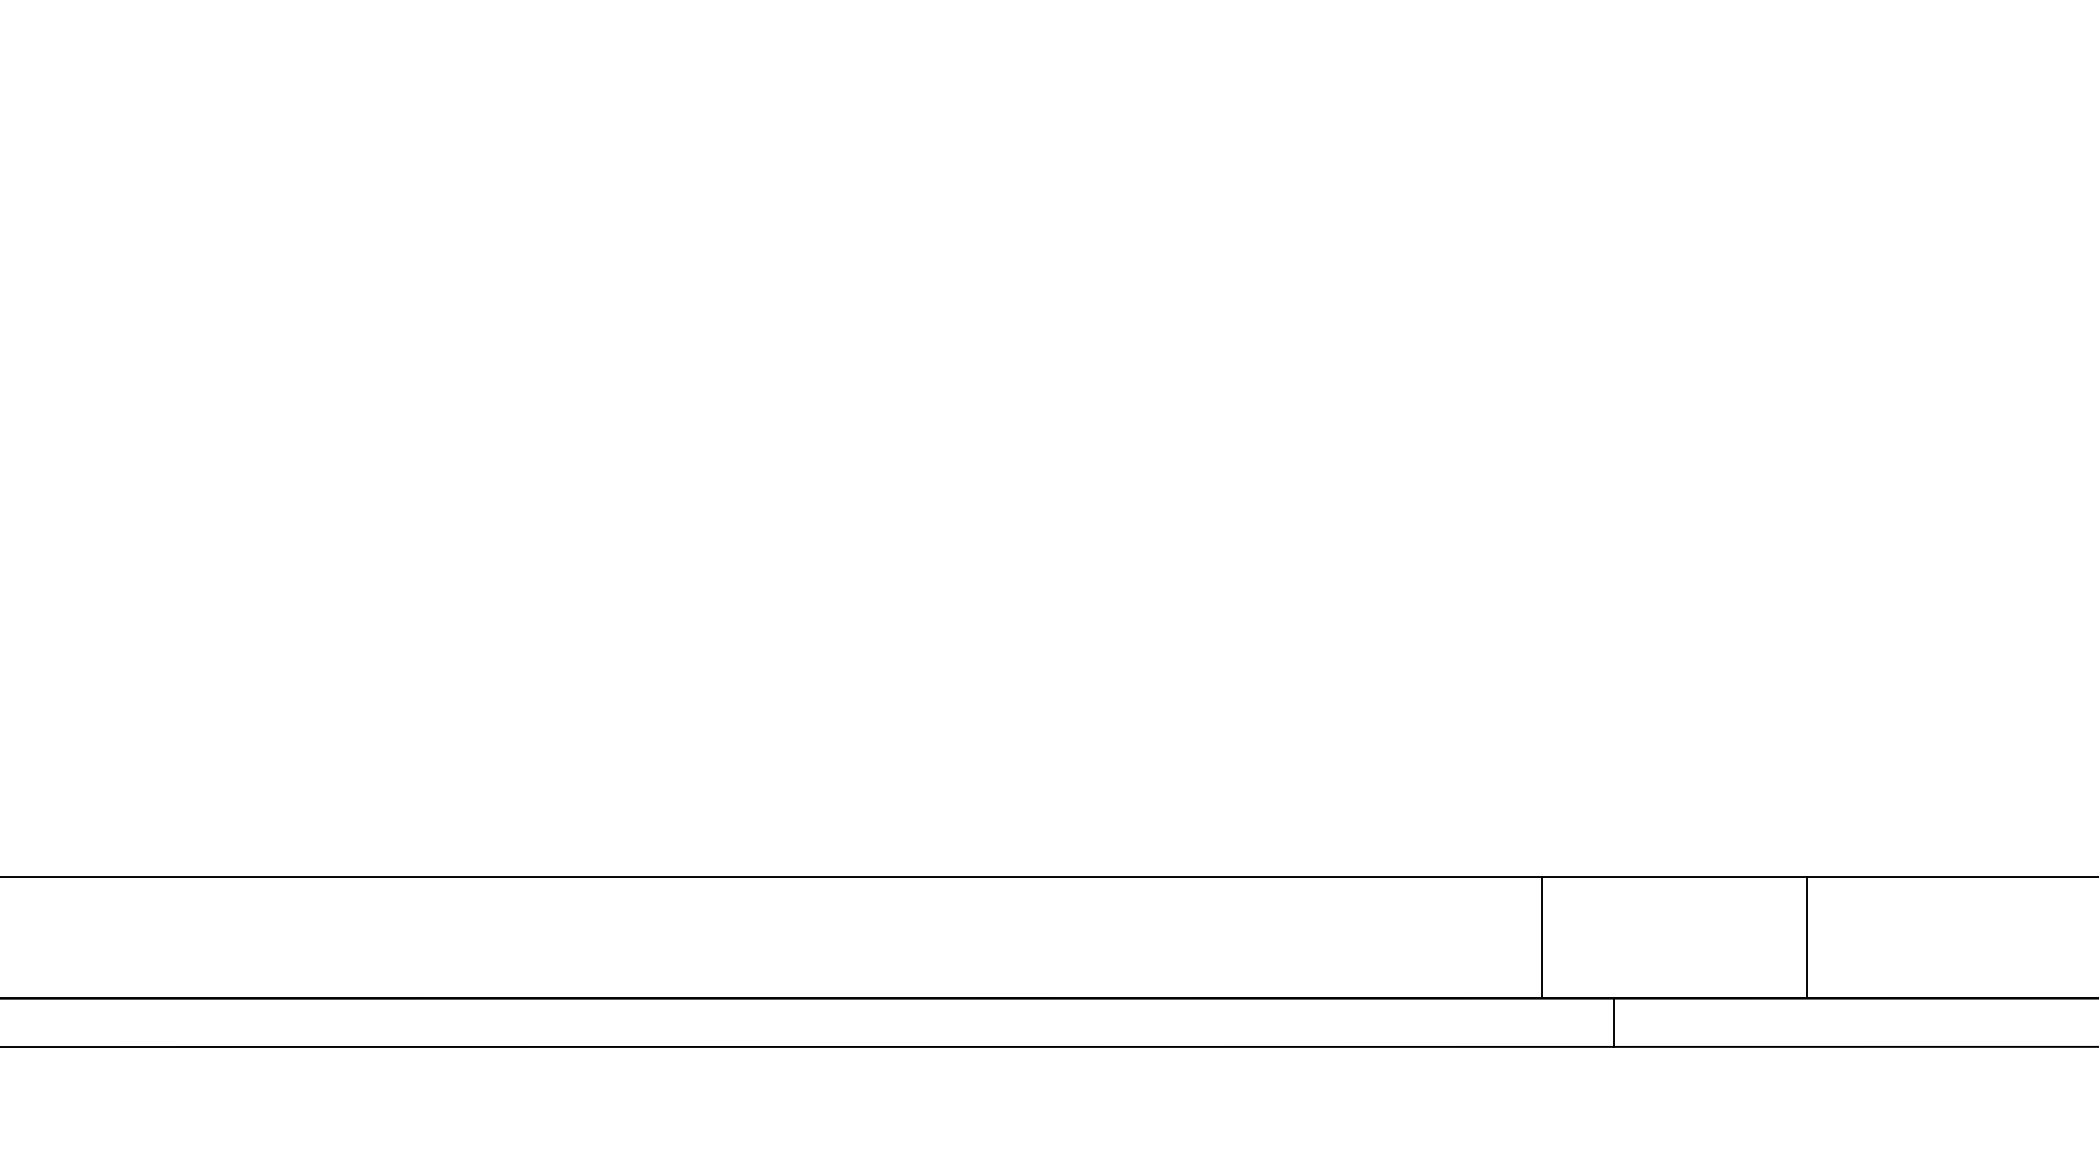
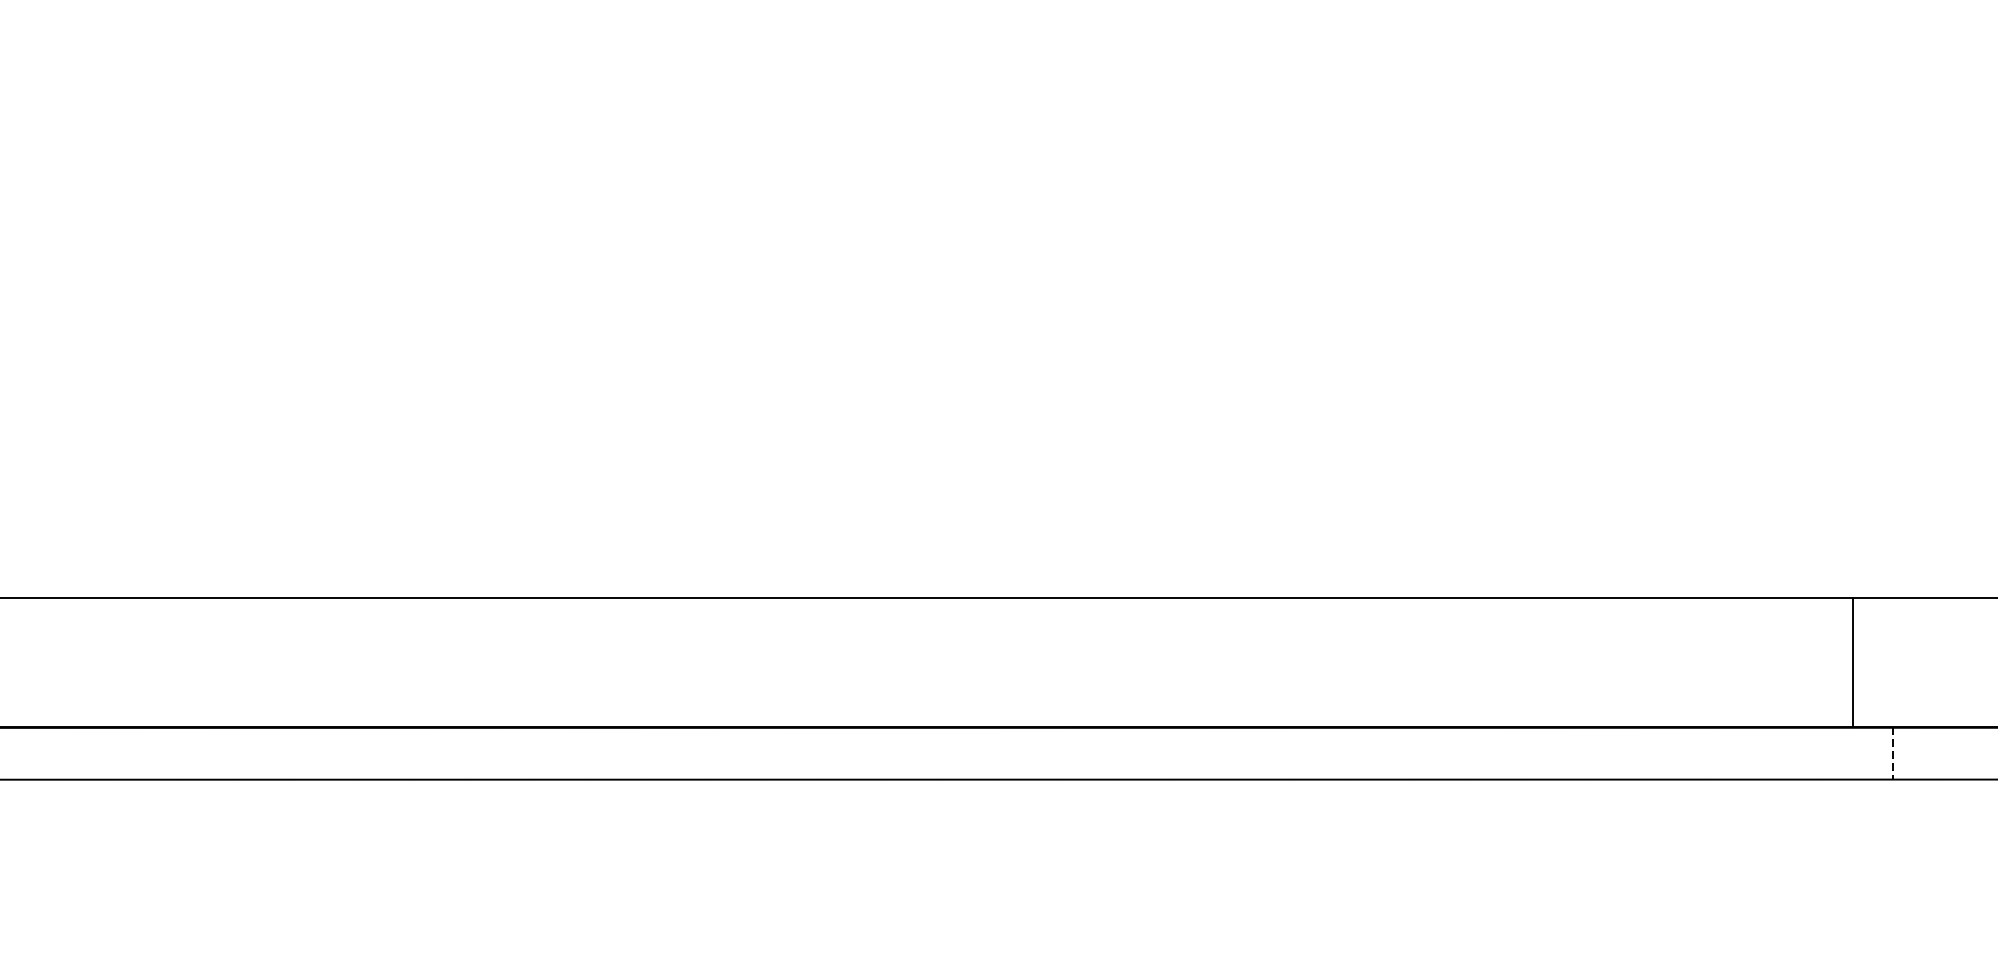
line: (1541, 937) -> (1852, 662), moved
line: (1614, 1023) -> (1893, 754), solid -> dashed

